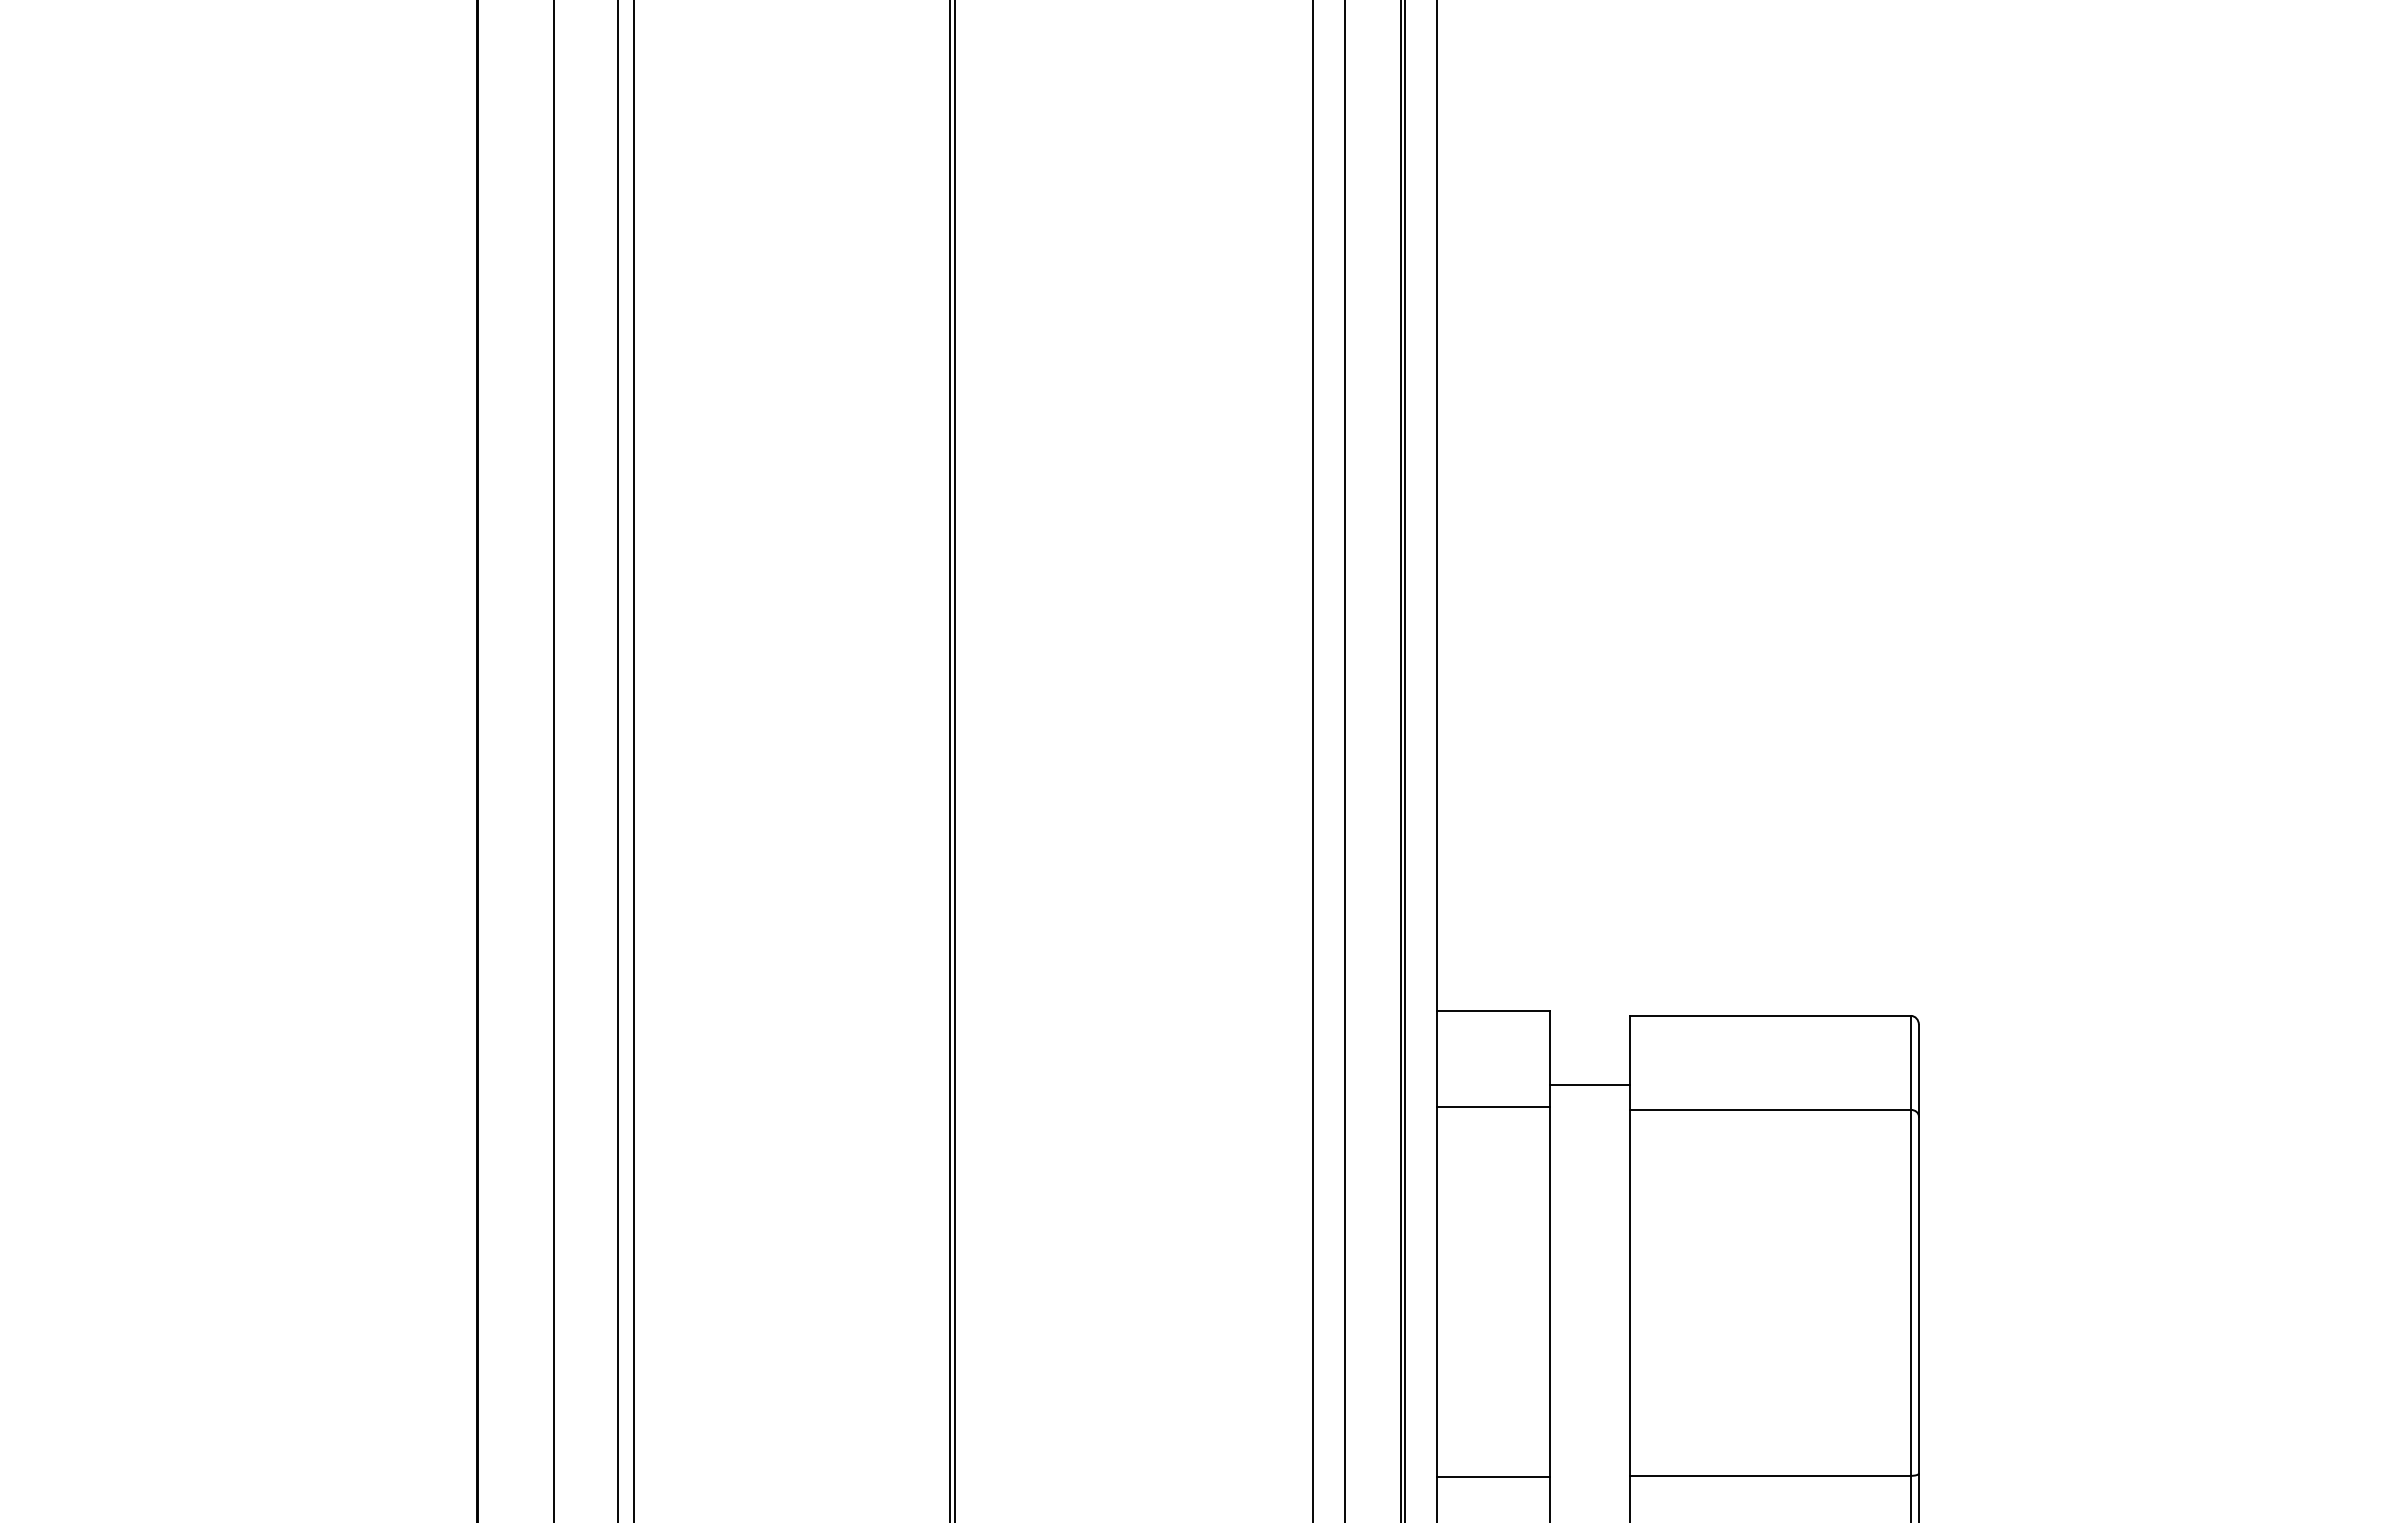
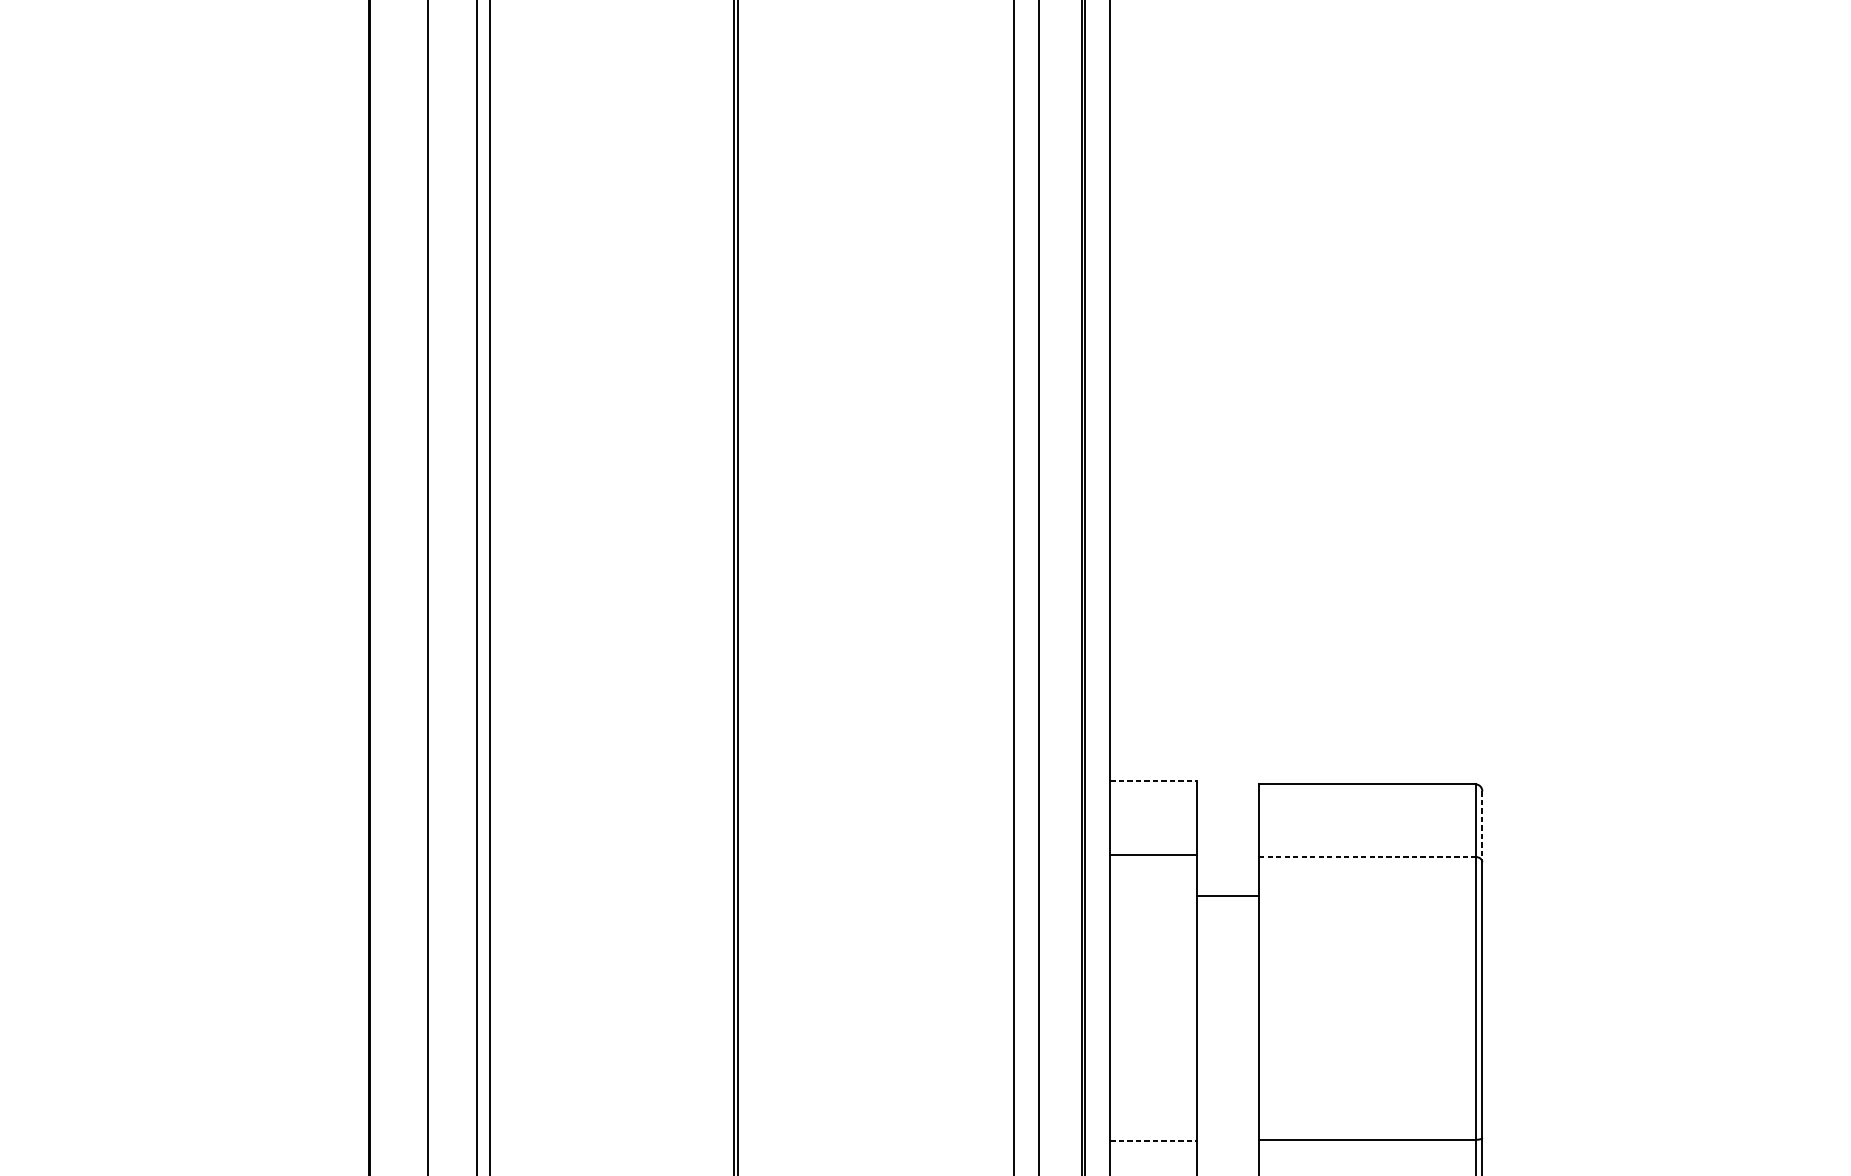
line: (1493, 1011) -> (1153, 781), solid -> dashed
line: (1918, 1070) -> (1482, 826), solid -> dashed
line: (1589, 1084) -> (1227, 896), moved
line: (1770, 1109) -> (1367, 856), solid -> dashed
line: (1493, 1476) -> (1153, 1140), solid -> dashed

